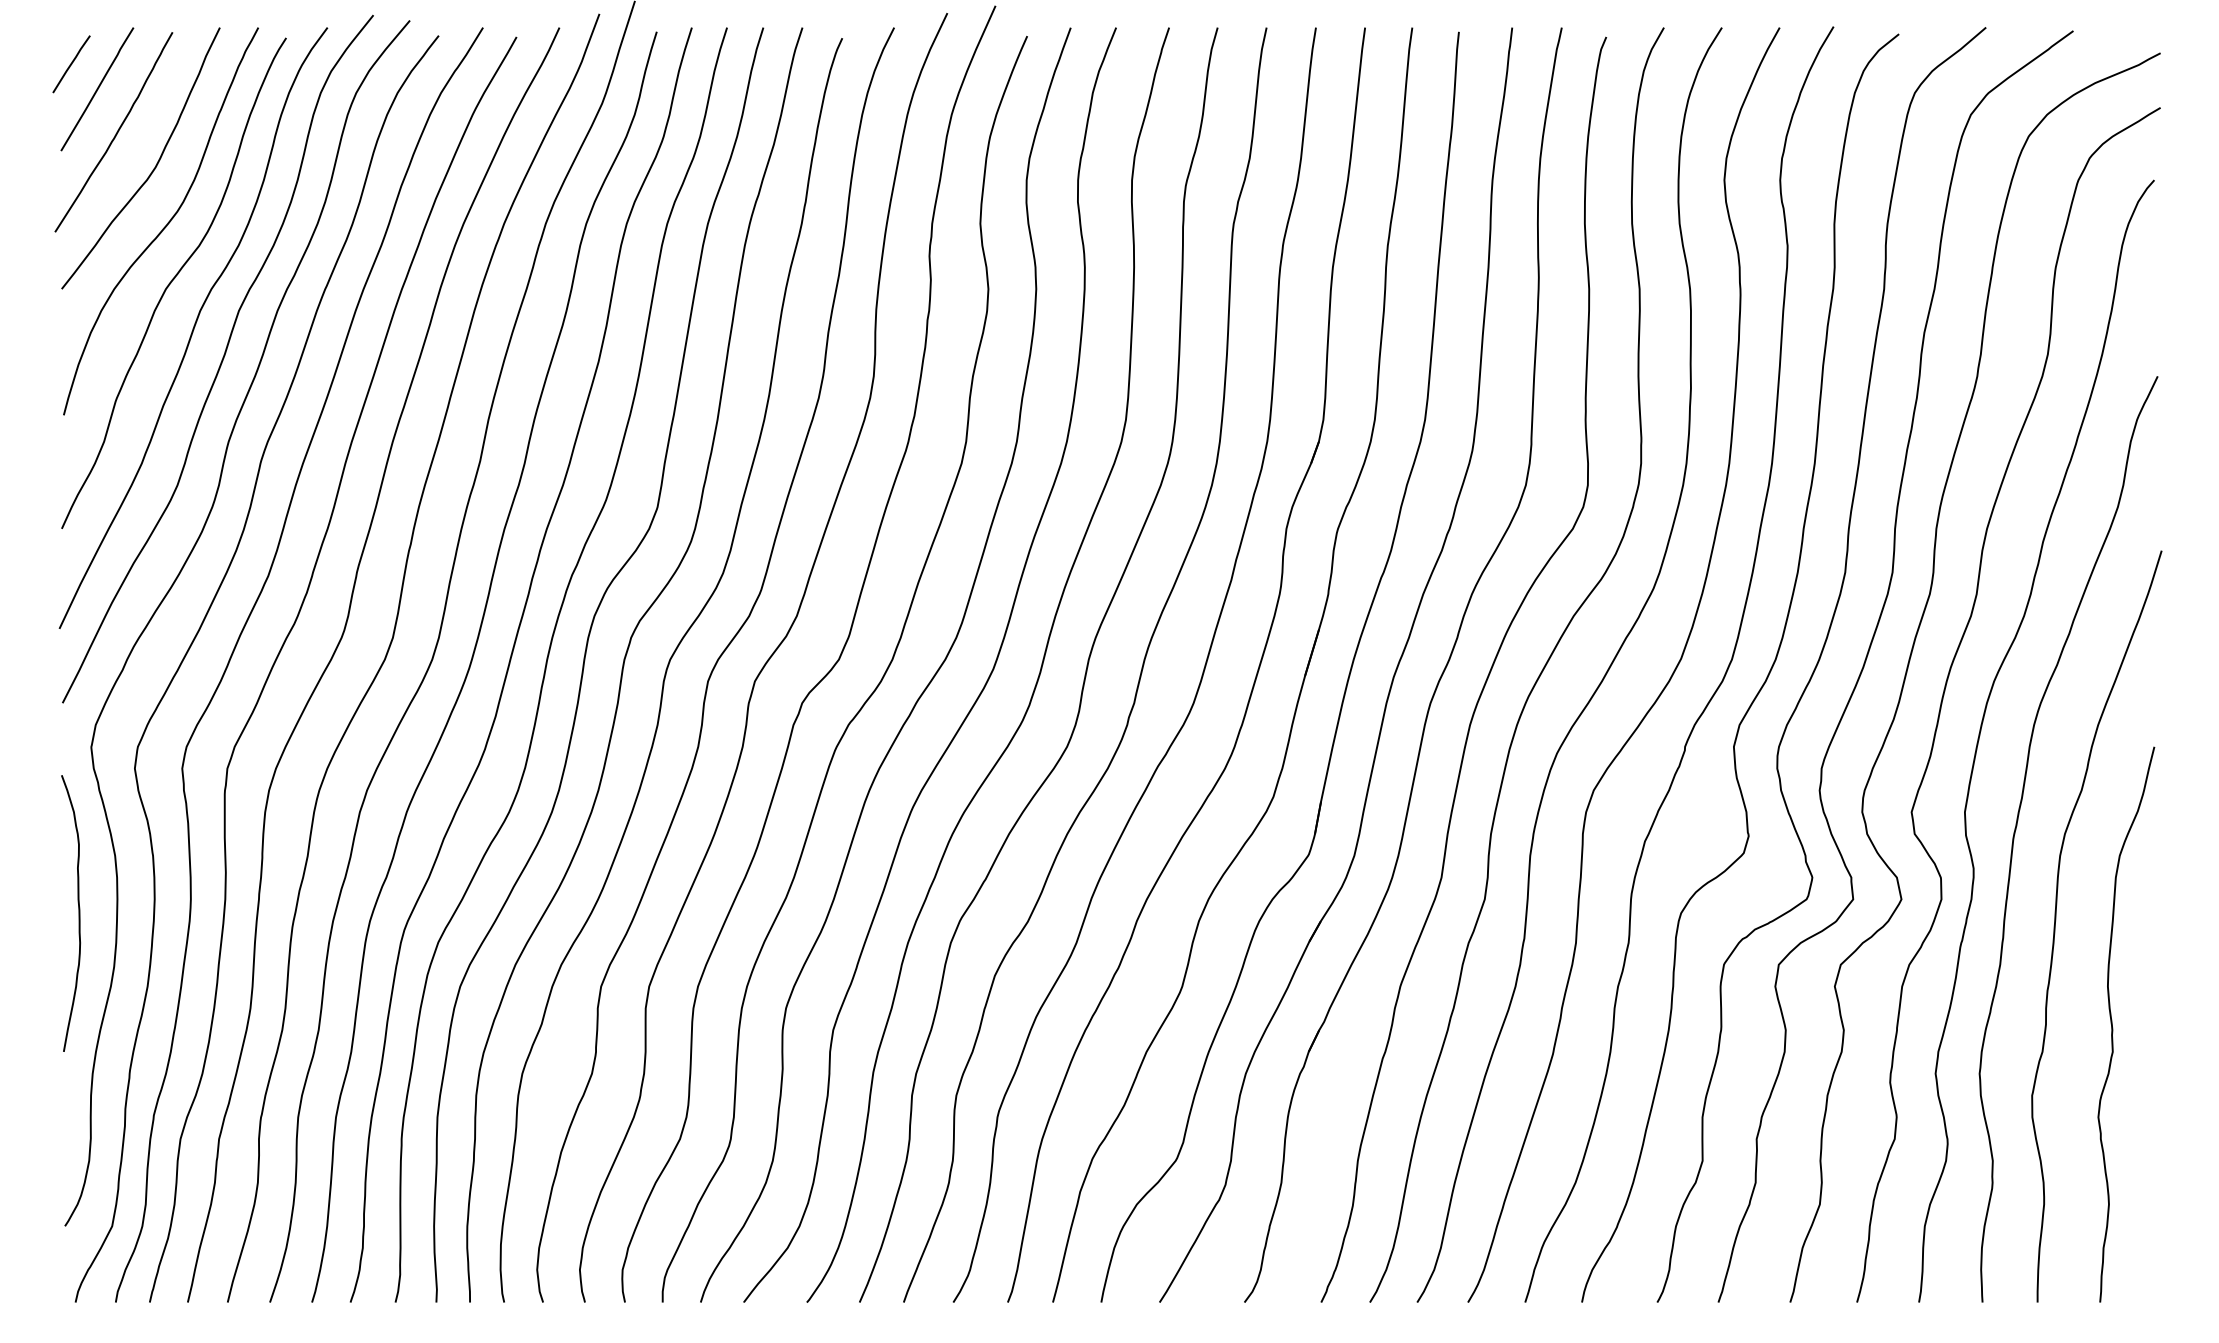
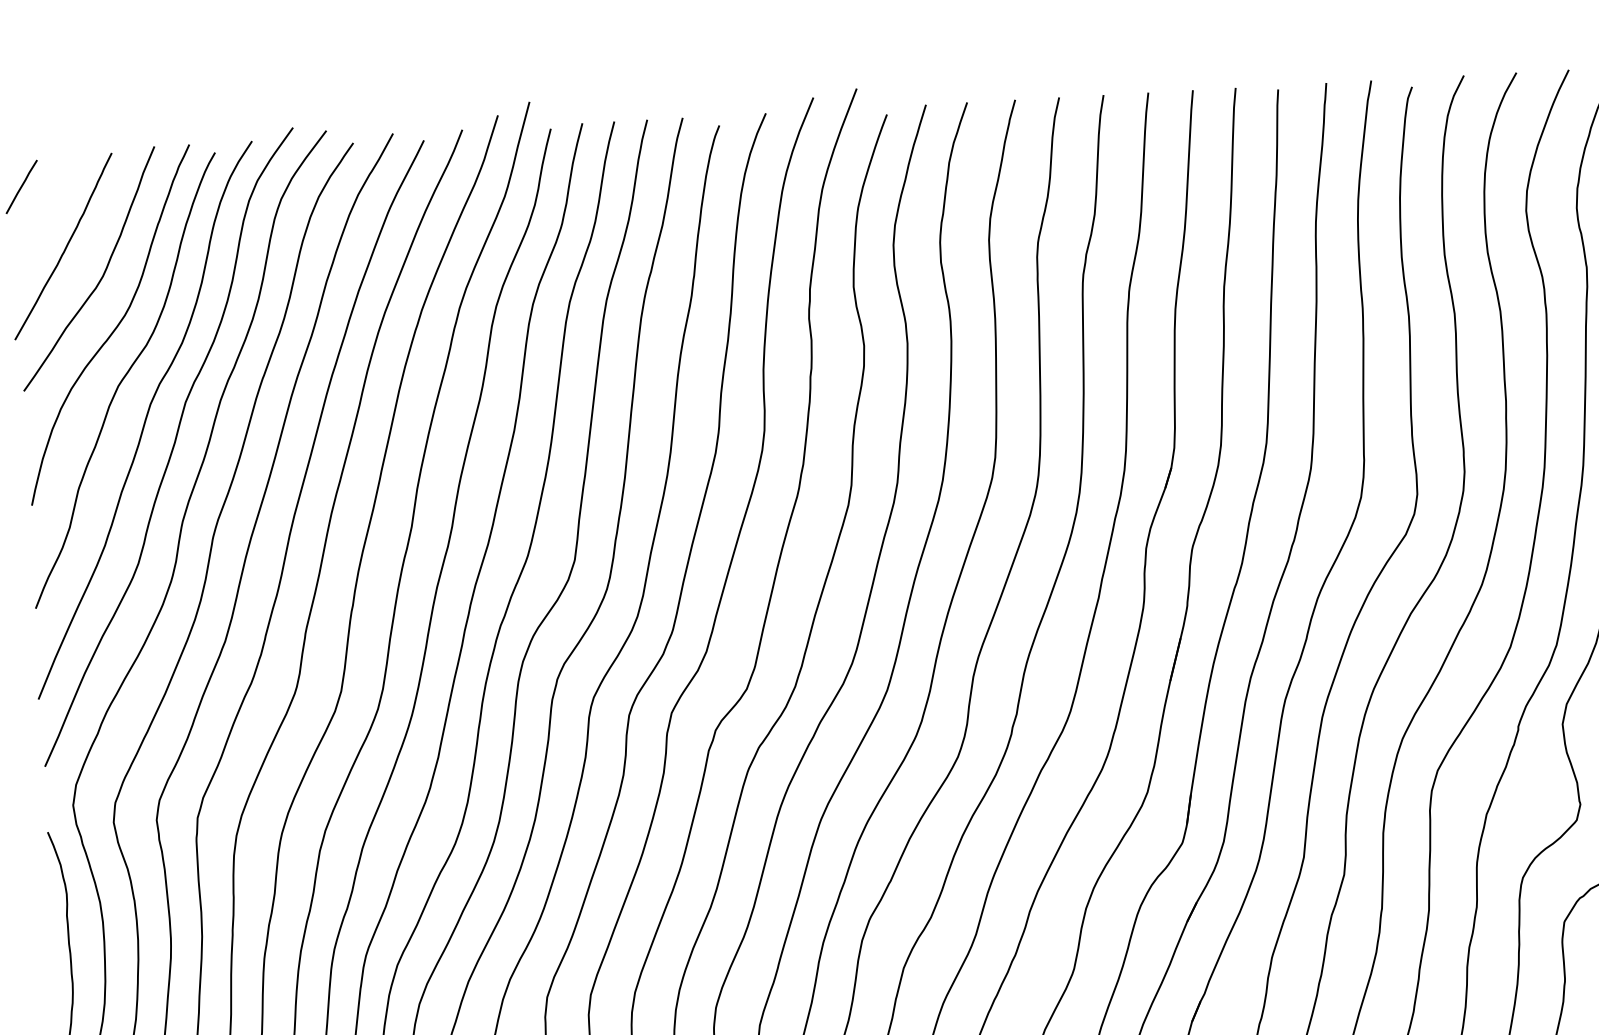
line: (97, 89) -> (46, 208), removed

